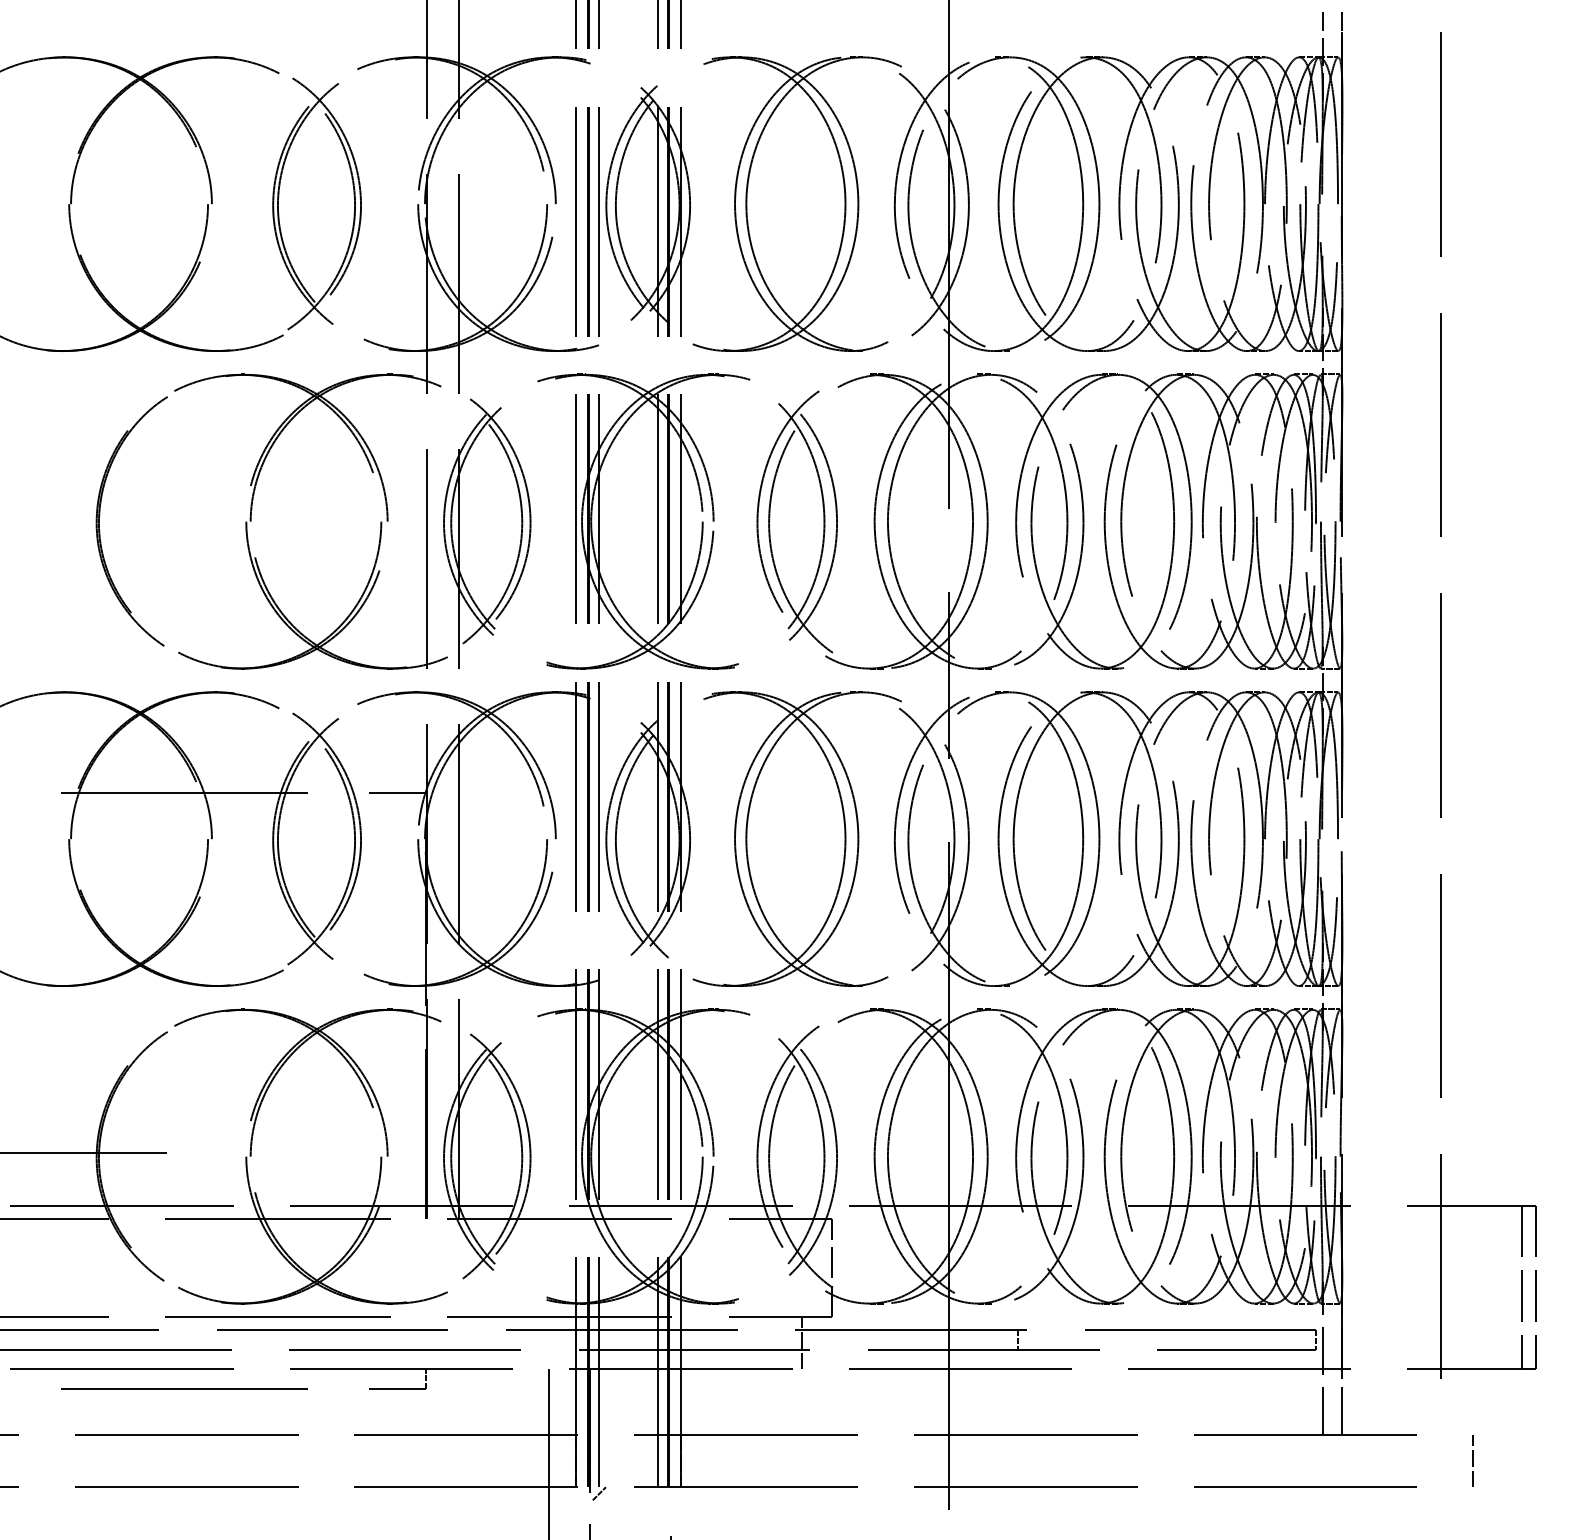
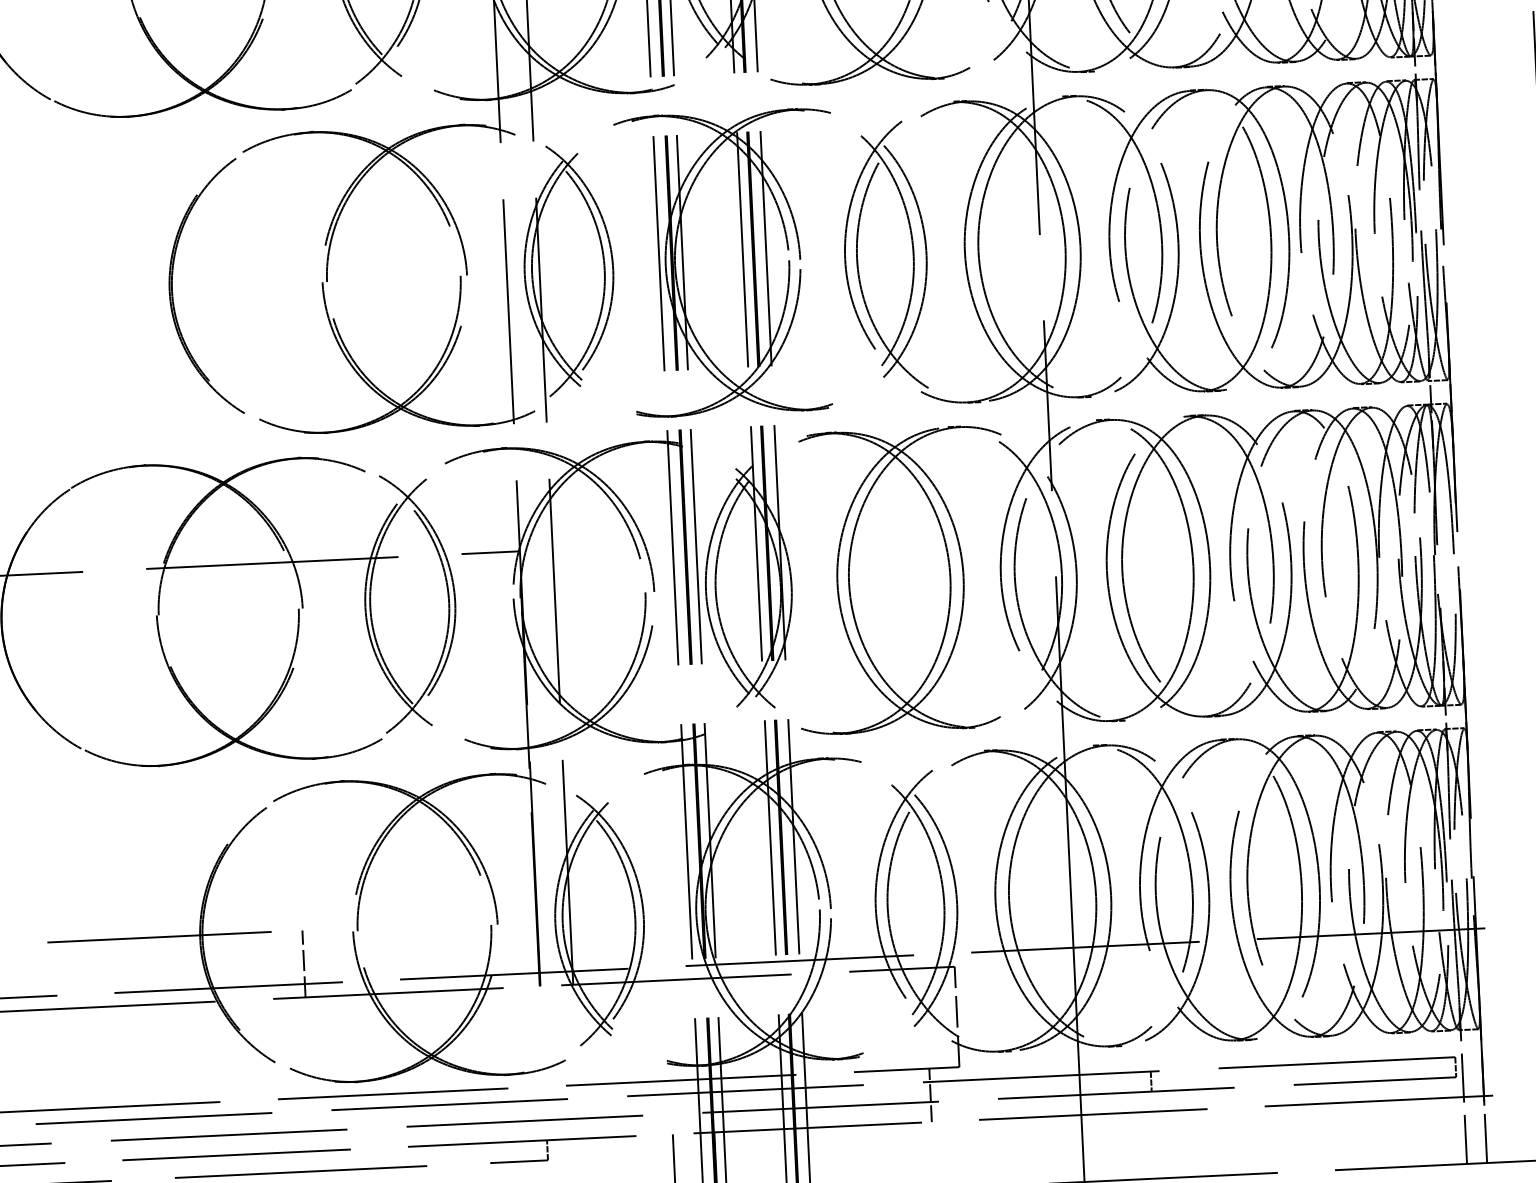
line: (196, 1185) -> (303, 963), added

